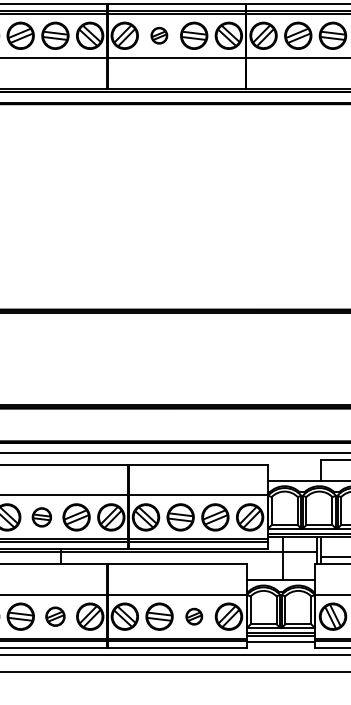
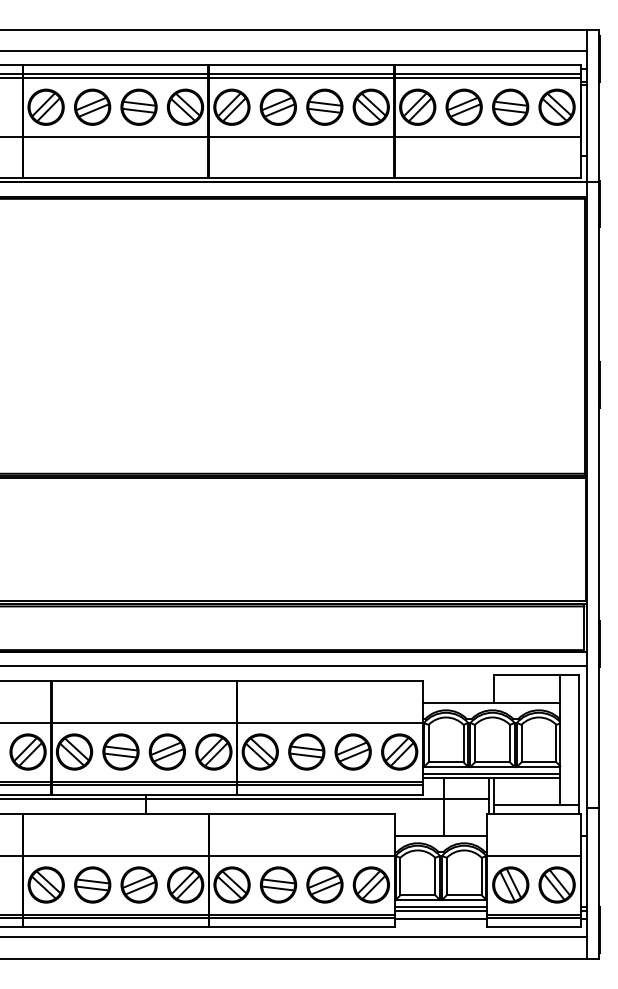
part: (158, 35) -> (277, 106), size x1.67
part: (41, 517) -> (120, 751), size x1.43
part: (55, 616) -> (138, 884), size x1.43
part: (193, 616) -> (324, 884), size x1.67

